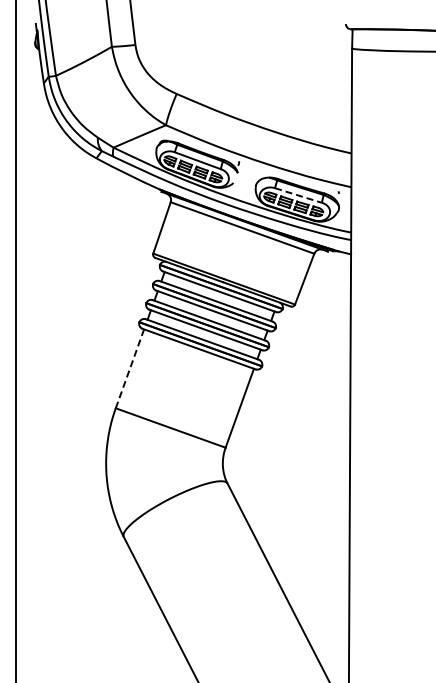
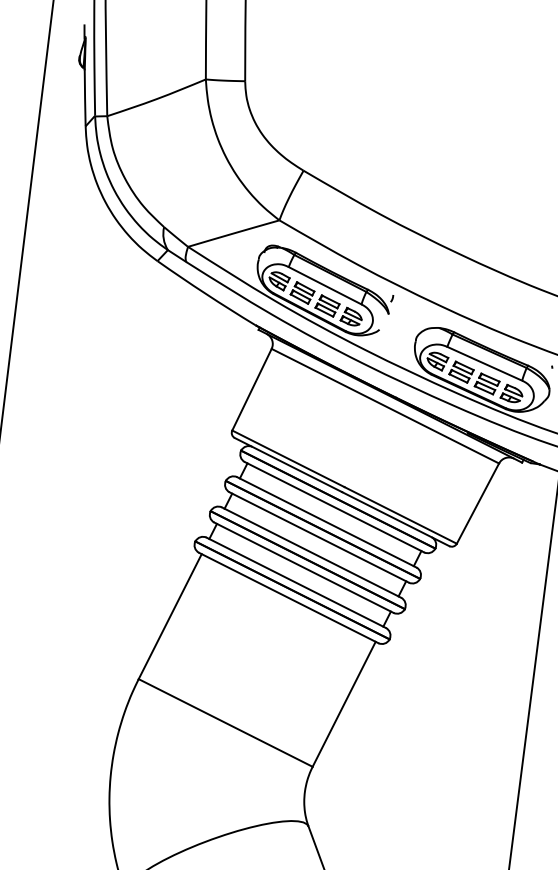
line: (298, 195) -> (484, 363), dashed -> solid
line: (129, 368) -> (169, 615), dashed -> solid

